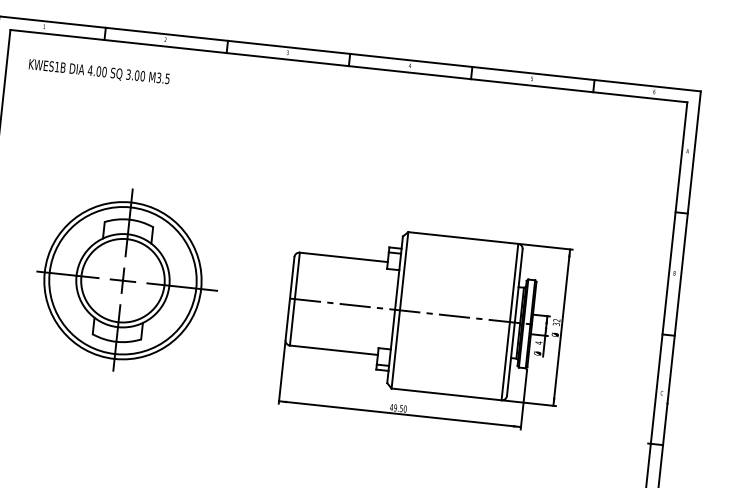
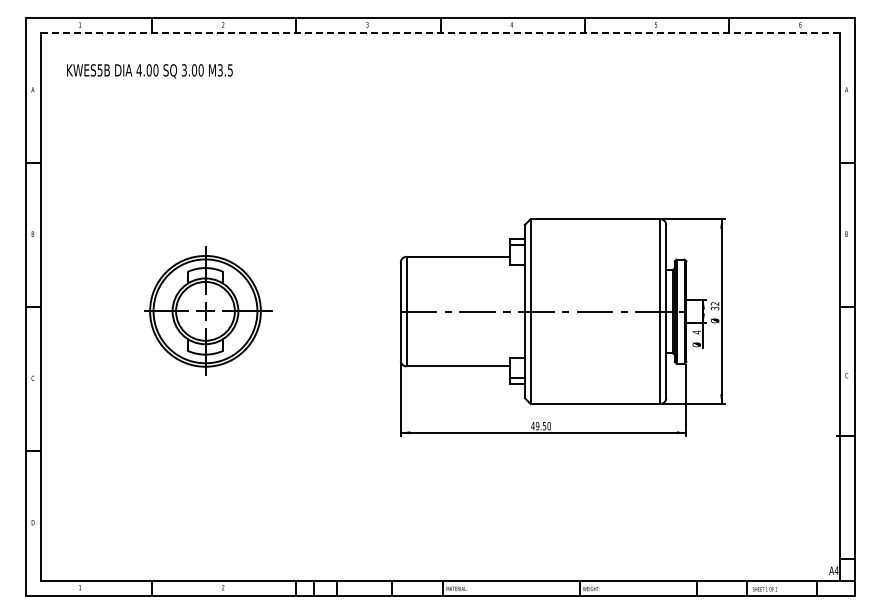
line: (348, 65) -> (440, 32), solid -> dashed
text: (56, 67) -> (99, 70), KWES1B -> KWES5B
part: (127, 280) -> (208, 310), size x0.6

